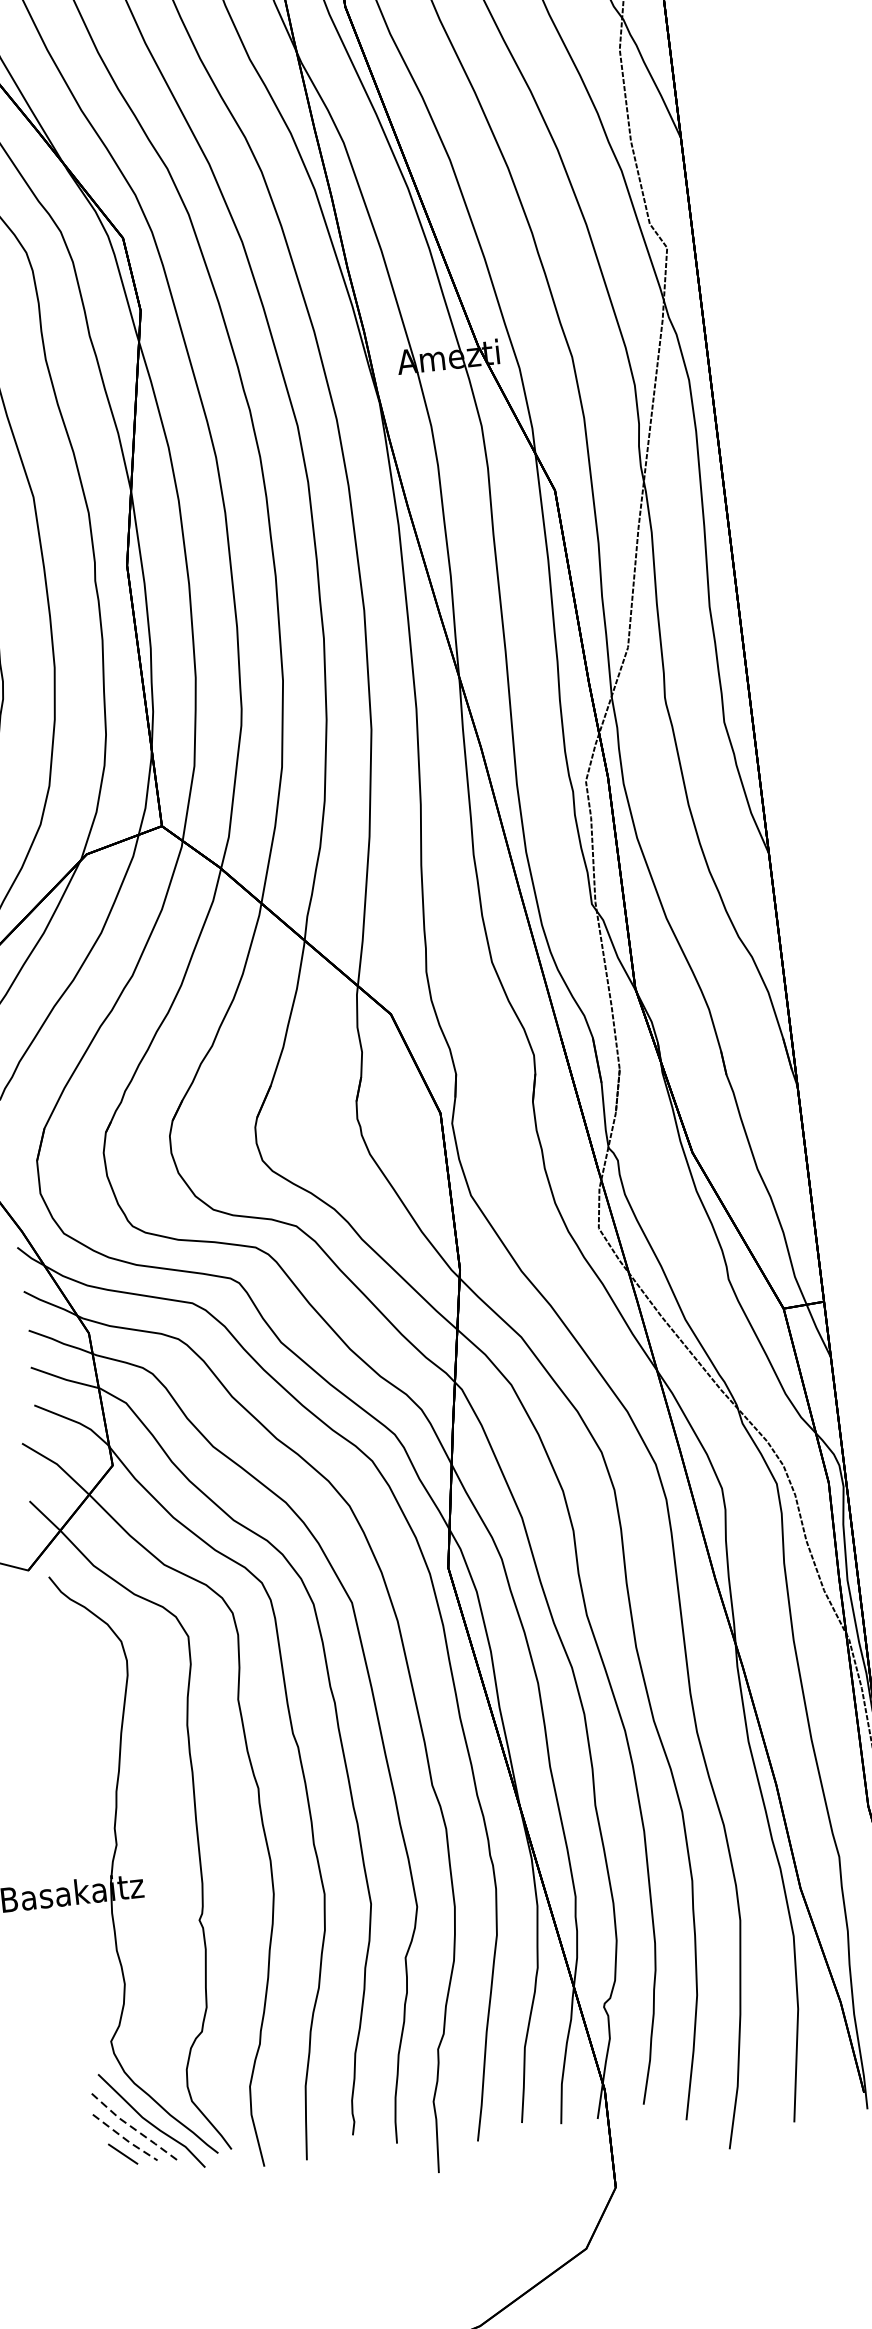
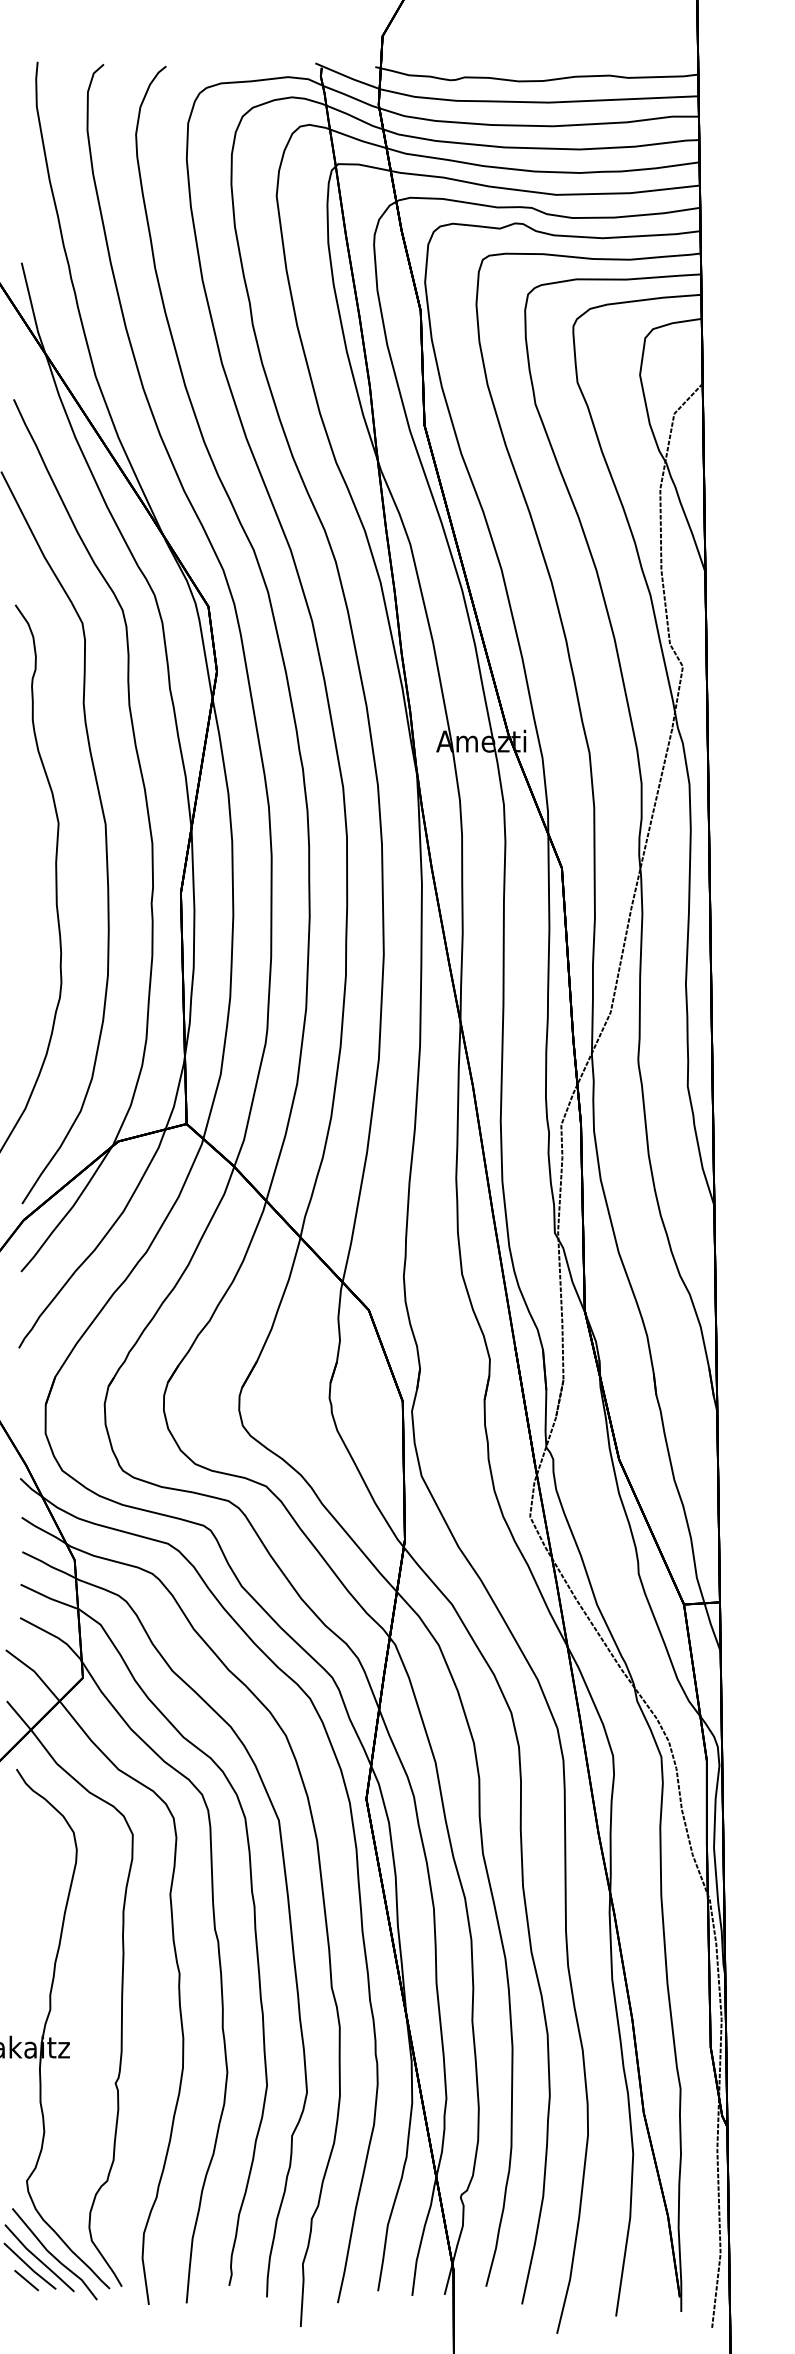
line: (133, 2128) -> (38, 2259), dashed -> solid
line: (124, 2139) -> (29, 2267), dashed -> solid

